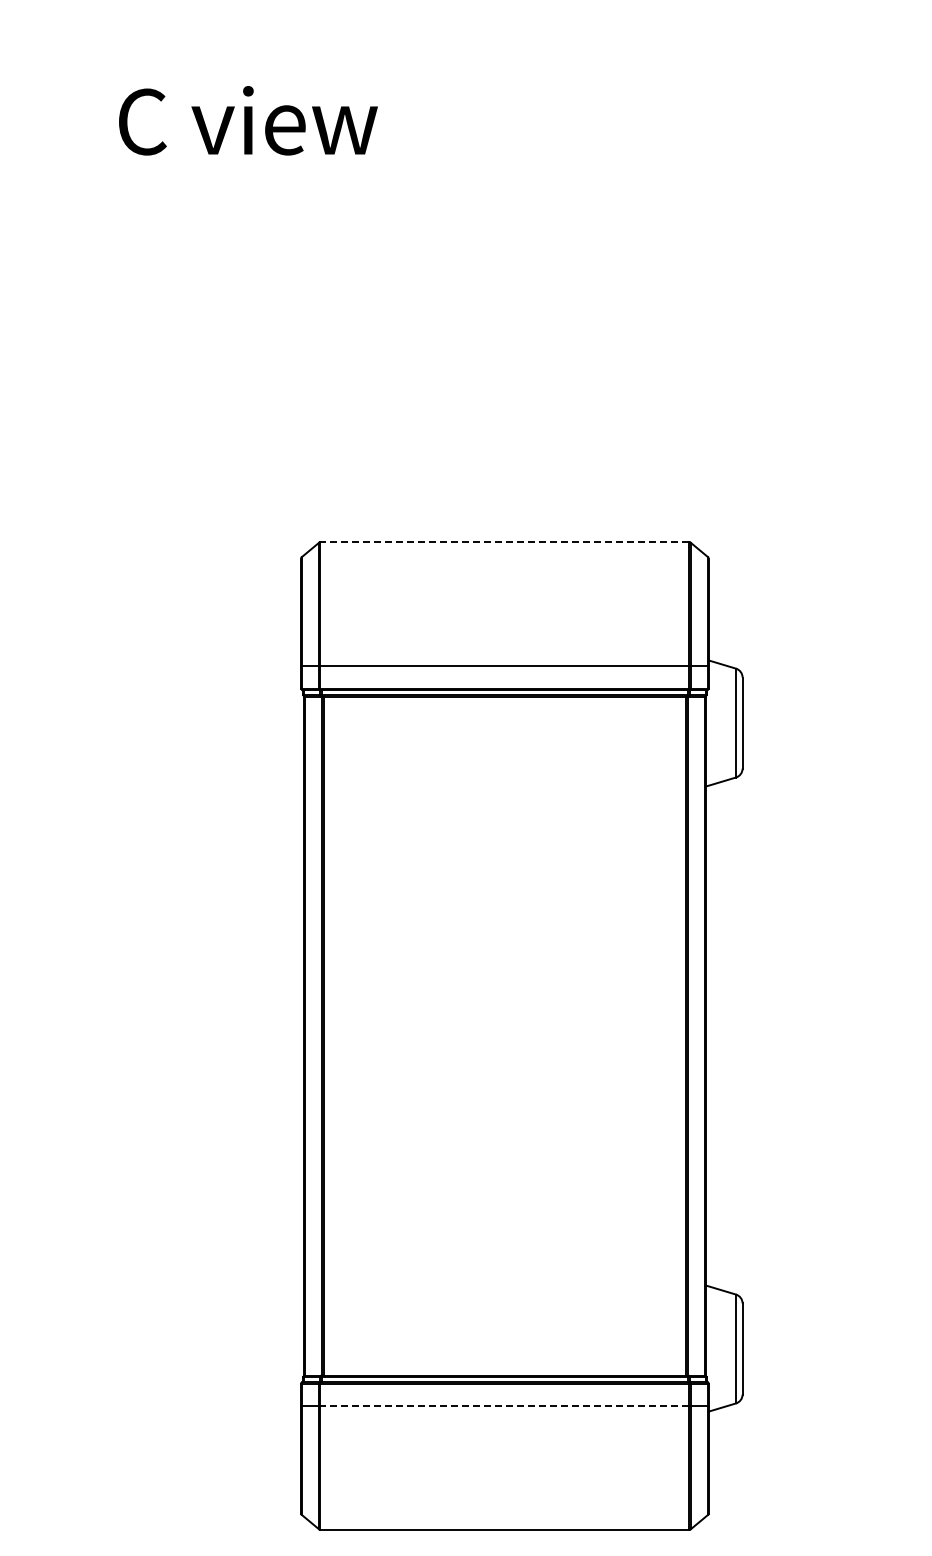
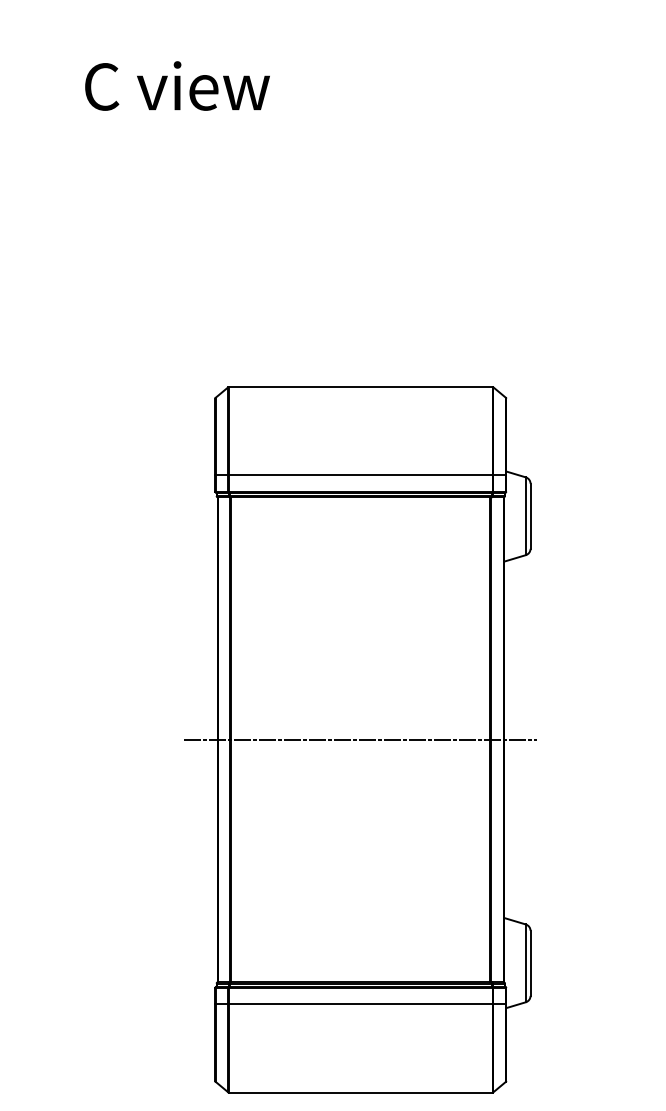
line: (504, 542) -> (360, 387), dashed -> solid
line: (504, 1036) -> (360, 740), added
line: (504, 1406) -> (360, 1004), dashed -> solid

